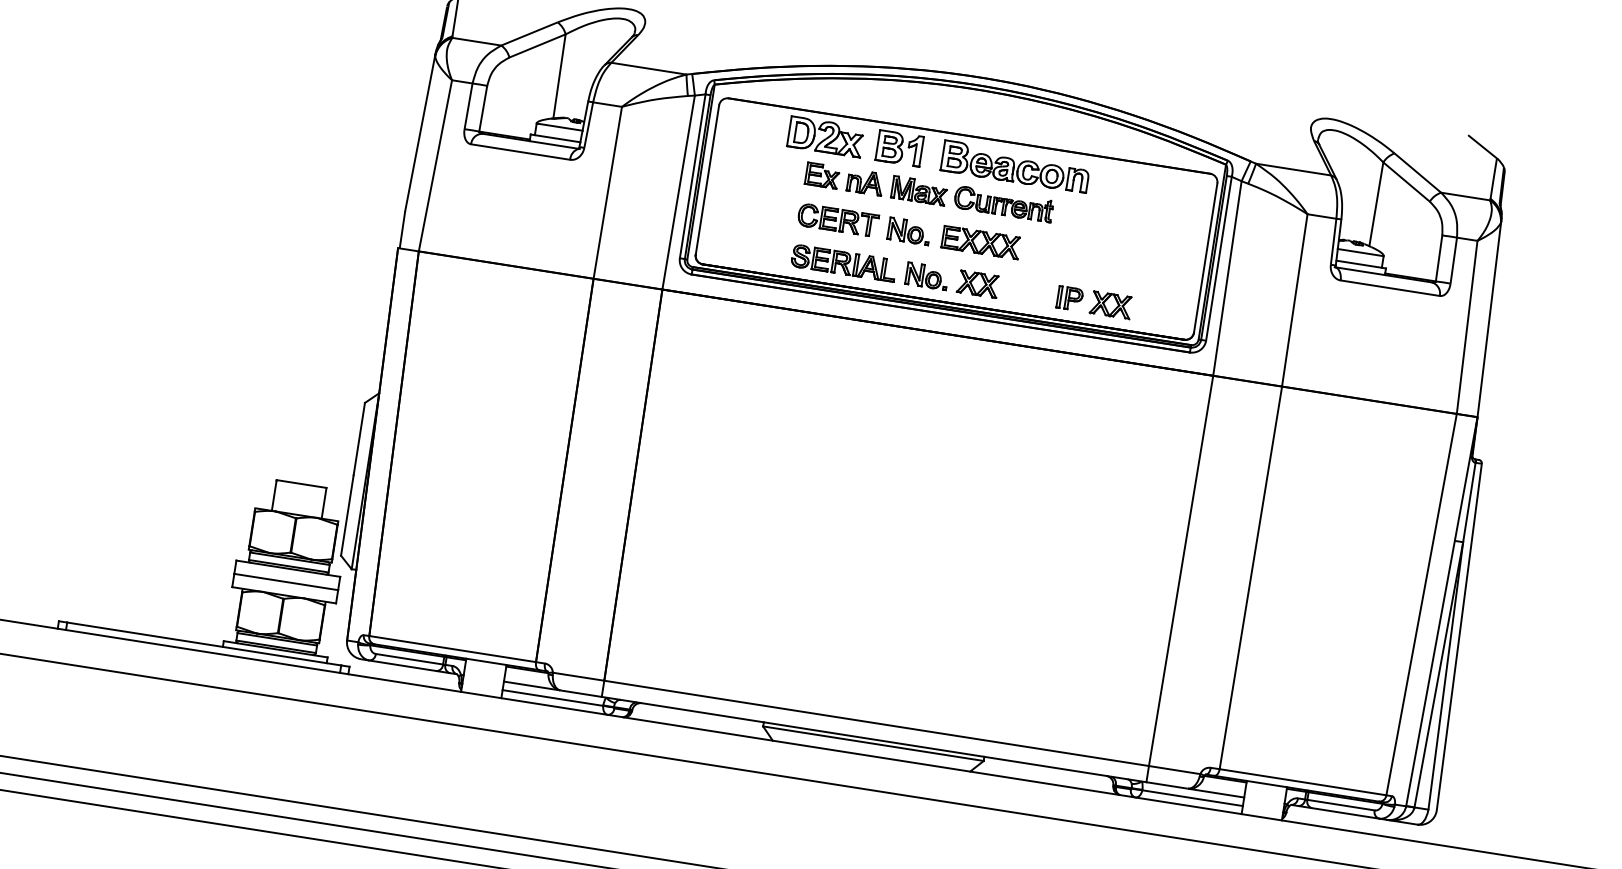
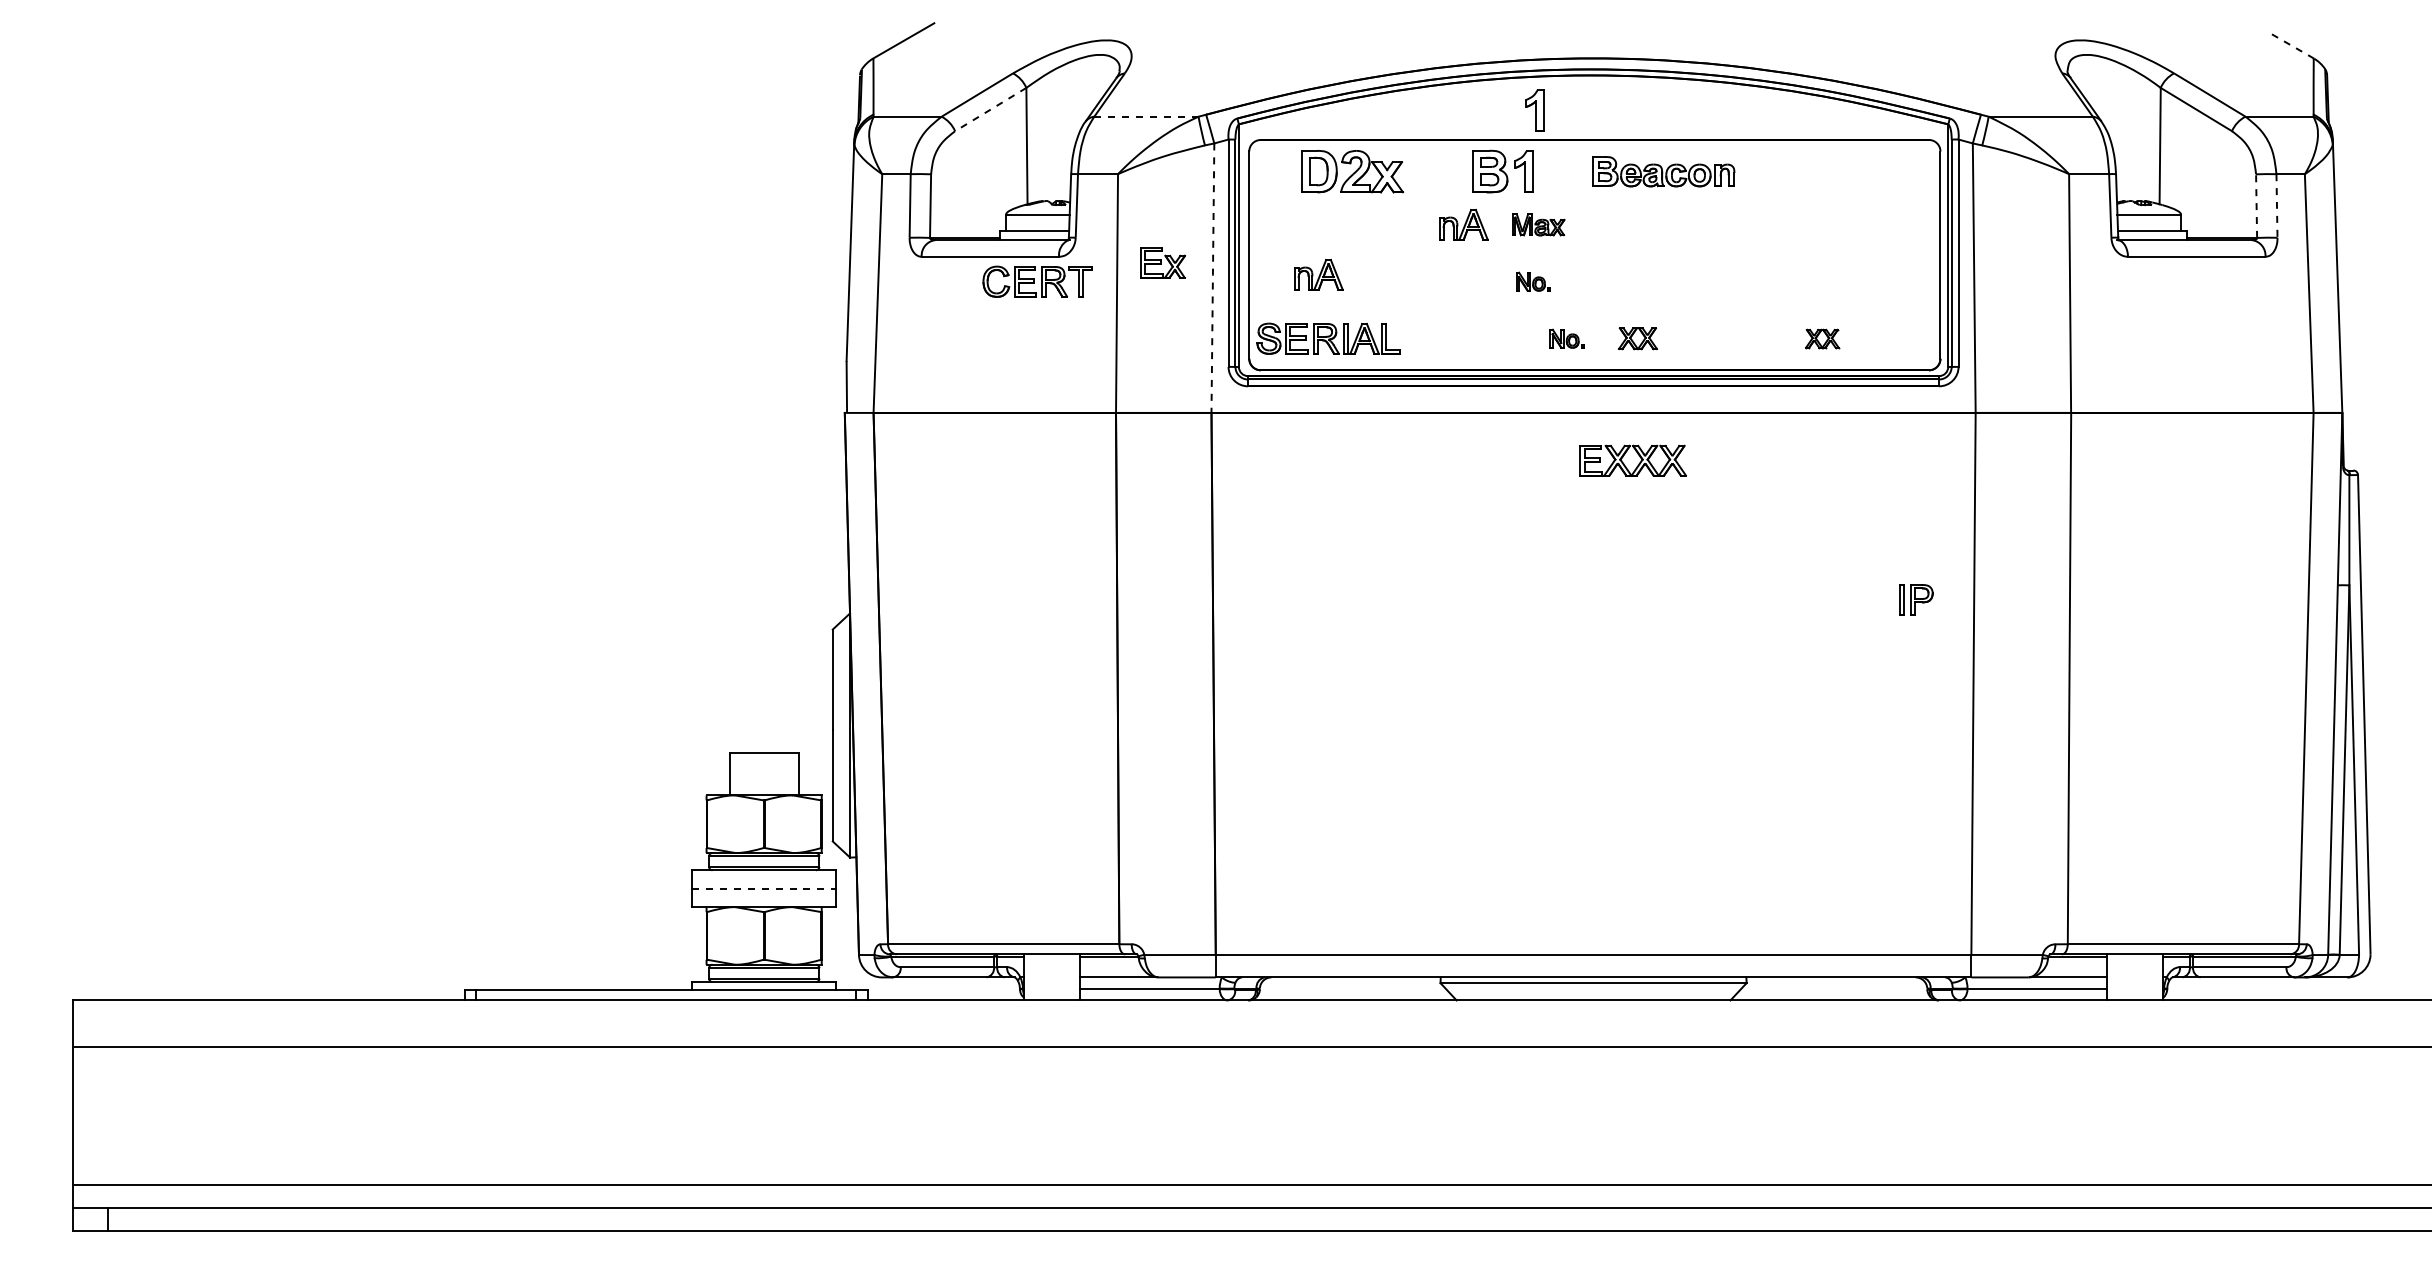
line: (537, 45) -> (990, 109), solid -> dashed
line: (649, 68) -> (1146, 116), solid -> dashed
part: (929, 108) -> (1534, 110), added
part: (825, 136) -> (1352, 171), moved
line: (1482, 147) -> (2292, 46), solid -> dashed
part: (1015, 166) -> (1663, 171), size x0.7
part: (822, 175) -> (1163, 262), moved
part: (919, 190) -> (1538, 224), size x0.7
line: (678, 192) -> (1212, 277), solid -> dashed
part: (755, 201) -> (1318, 274), added
part: (1003, 203) -> (1655, 224), removed
part: (837, 219) -> (1037, 281), moved
part: (909, 231) -> (1533, 281), size x0.6
part: (984, 245) -> (1638, 463), moved
line: (1438, 258) -> (2256, 206), solid -> dashed
line: (1453, 260) -> (2276, 206), solid -> dashed
part: (843, 262) -> (1328, 338), moved
part: (926, 275) -> (1566, 338), size x0.6
part: (977, 283) -> (1637, 338), size x0.7
part: (1070, 298) -> (1916, 599), moved
part: (1111, 304) -> (1822, 338), size x0.6
line: (286, 581) -> (764, 888), solid -> dashed

